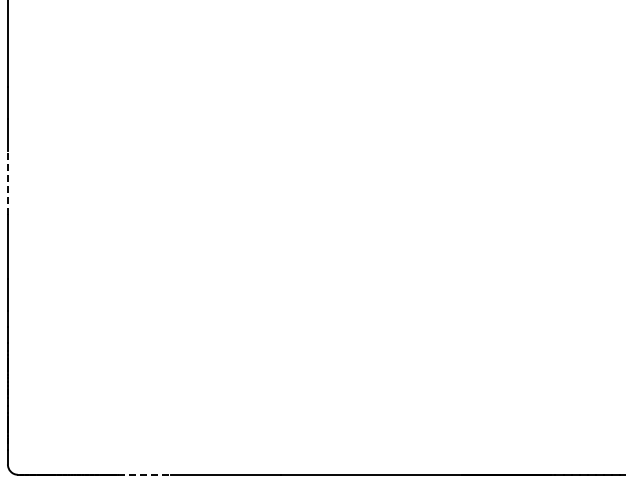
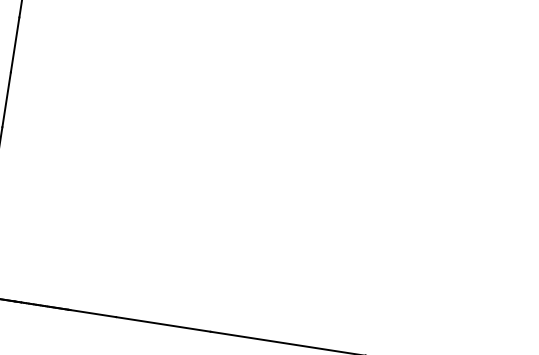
line: (7, 182) -> (14, 44), dashed -> solid
line: (144, 474) -> (93, 313), dashed -> solid

